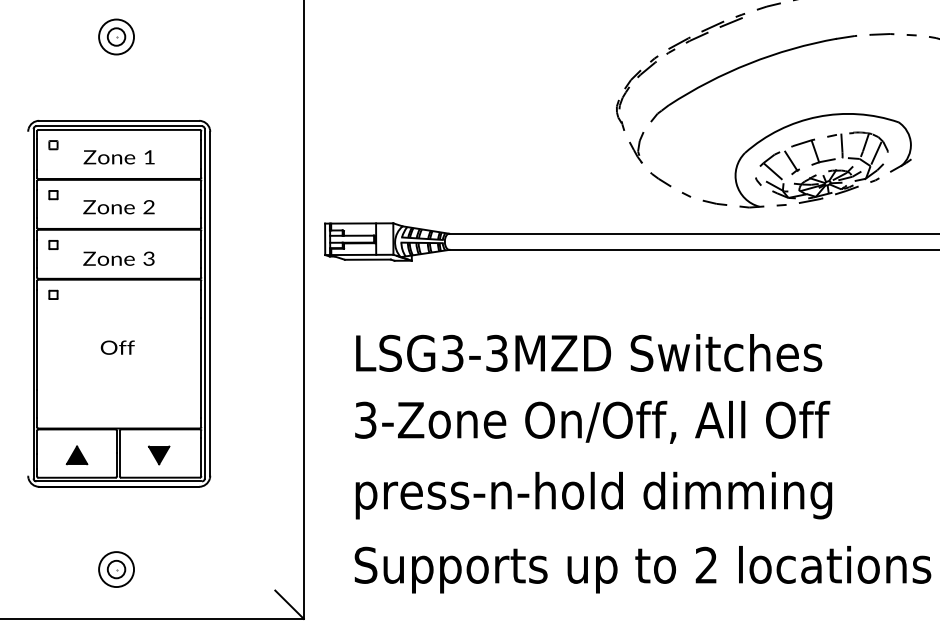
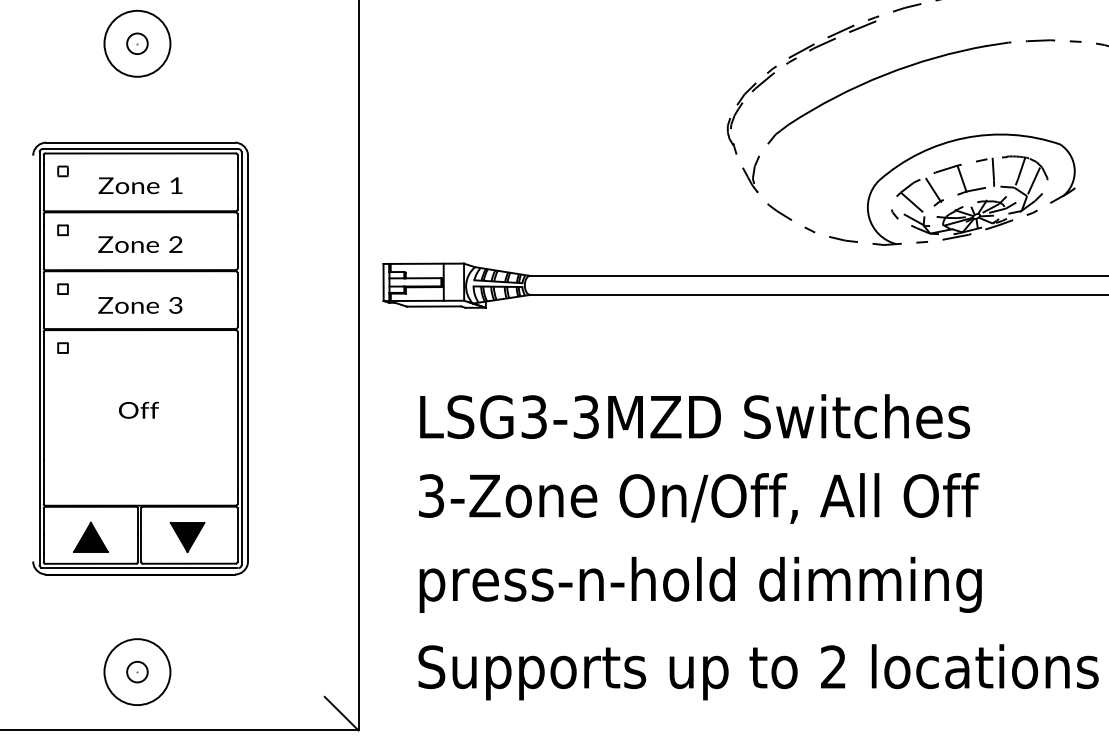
circle: (116, 36) -> (137, 43), size x1.6
part: (76, 455) -> (90, 537), size x1.4
part: (159, 455) -> (188, 537), size x1.4
circle: (116, 569) -> (137, 672), size x1.6

